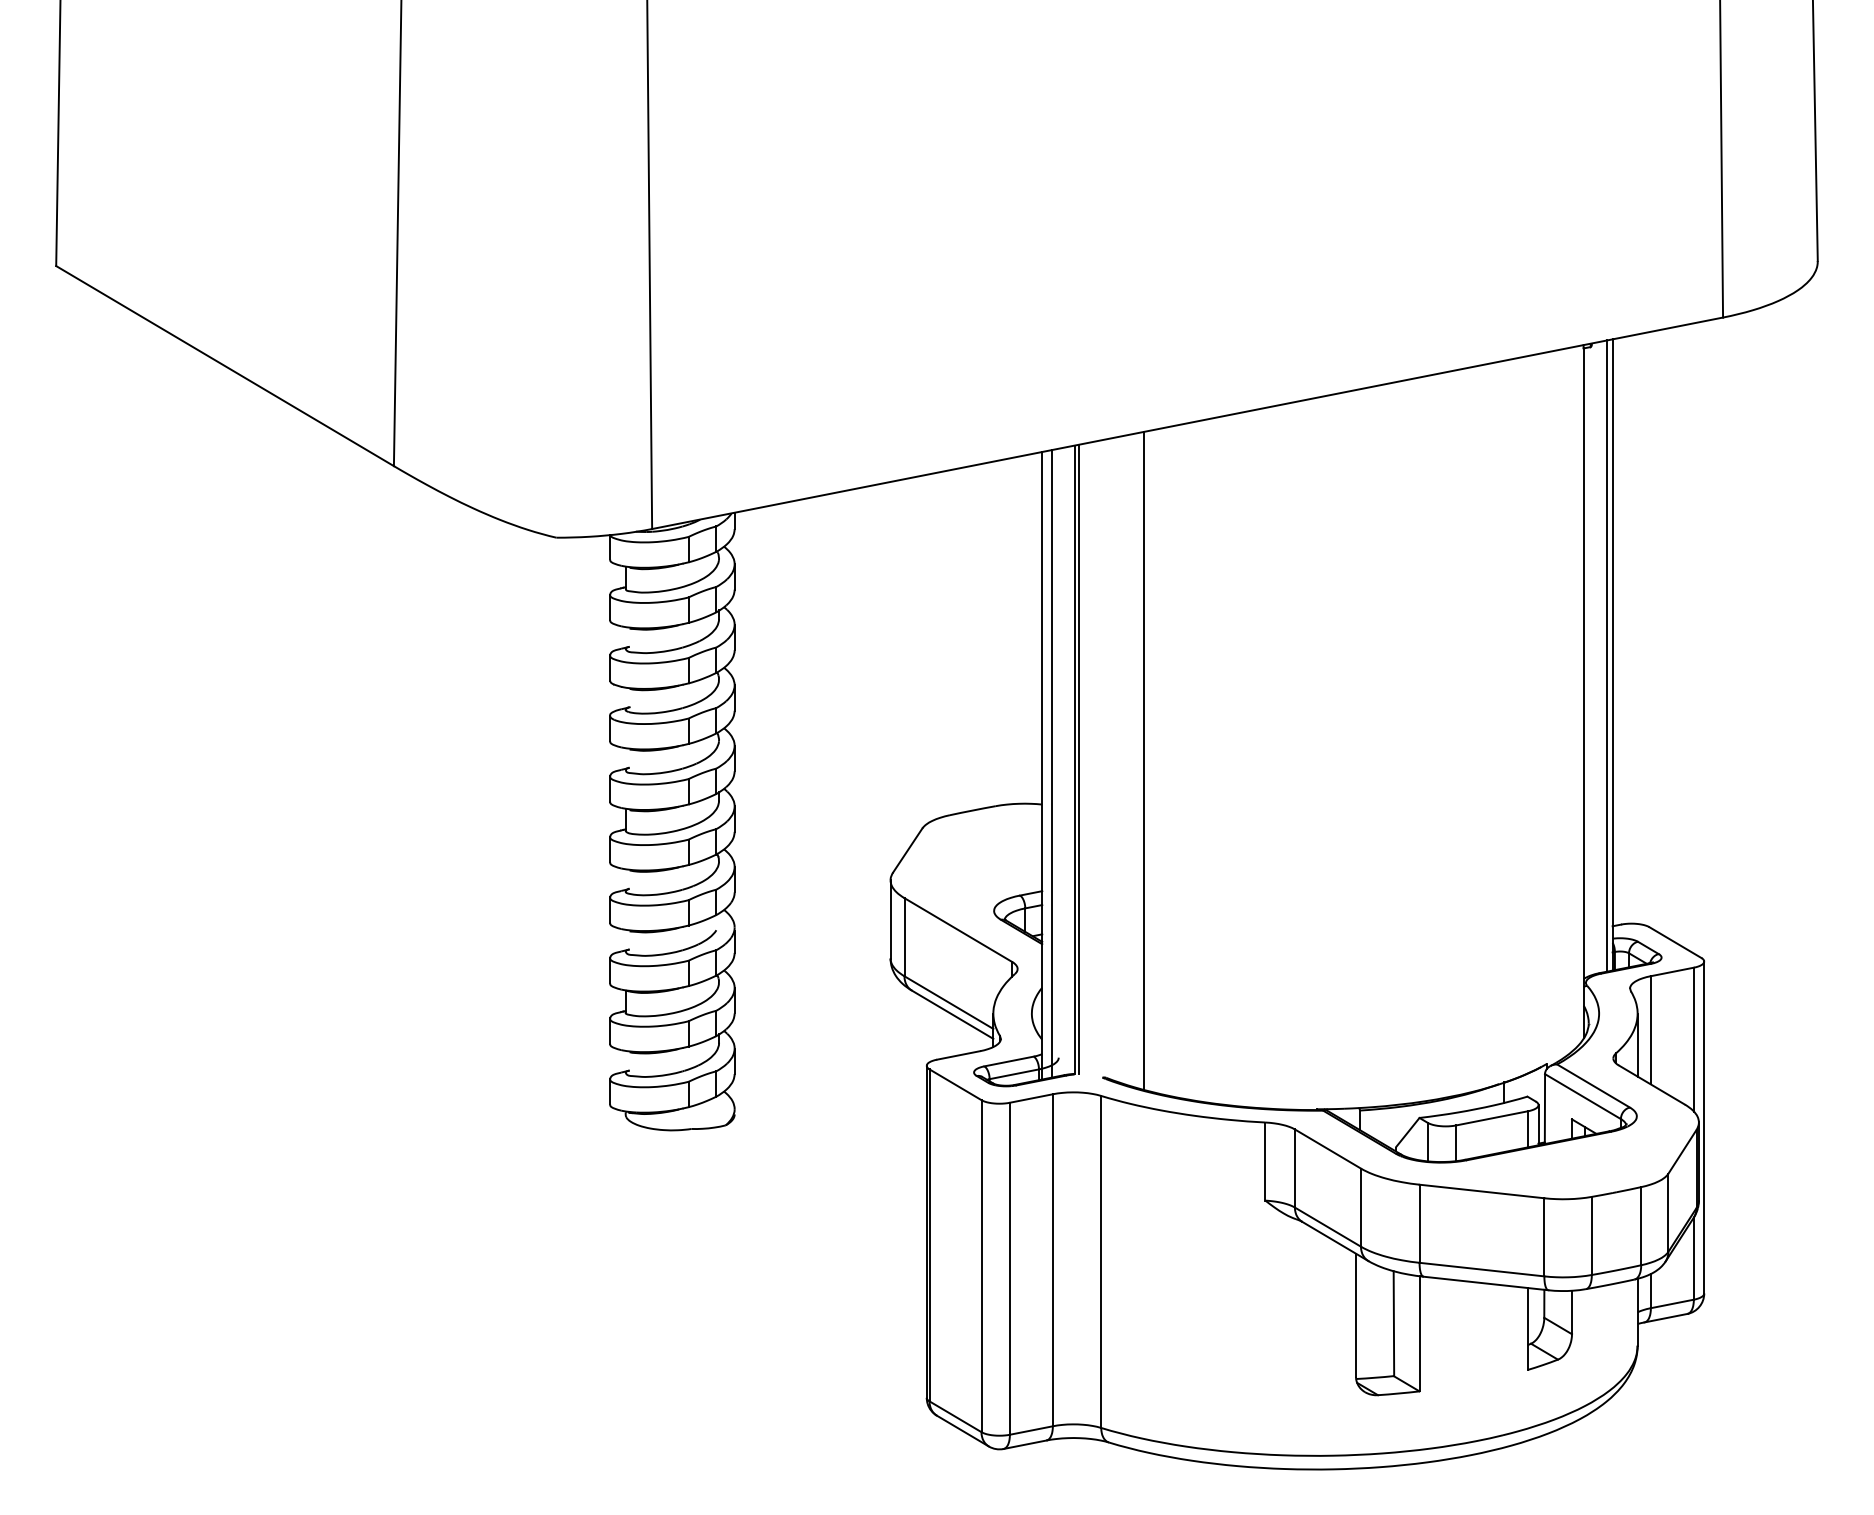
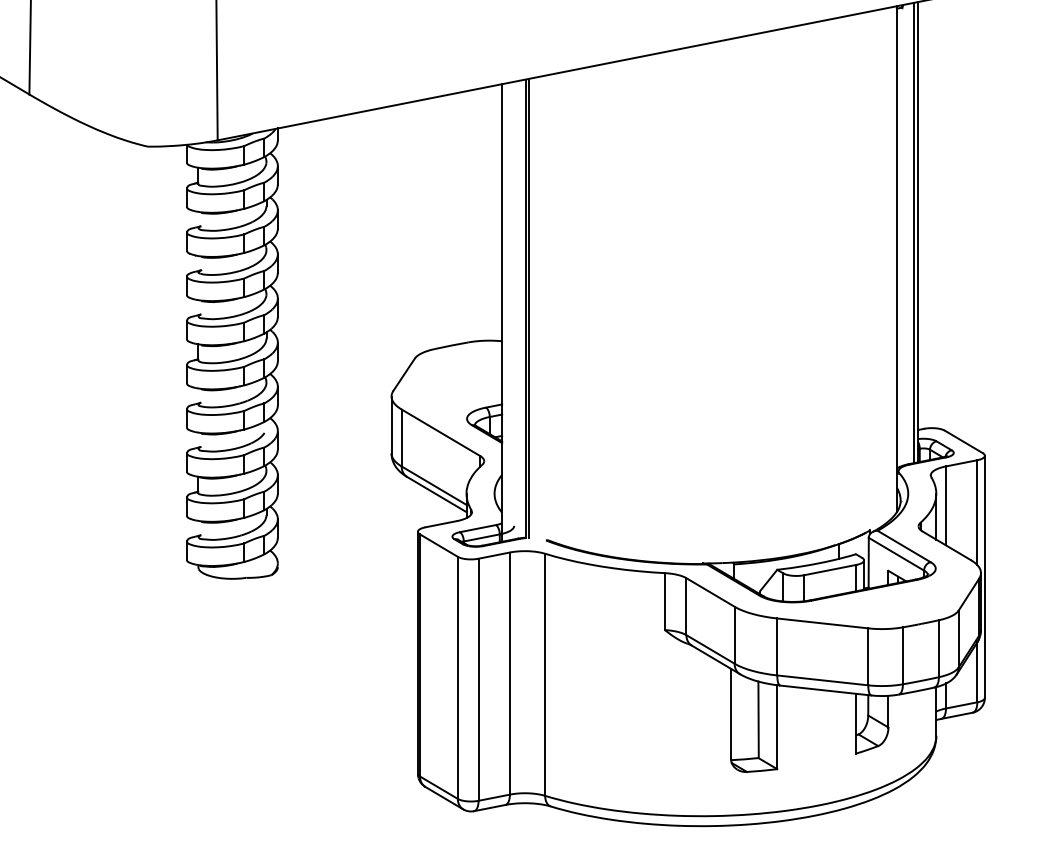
line: (1143, 760) -> (575, 309), removed
line: (1051, 763) -> (508, 311), removed

